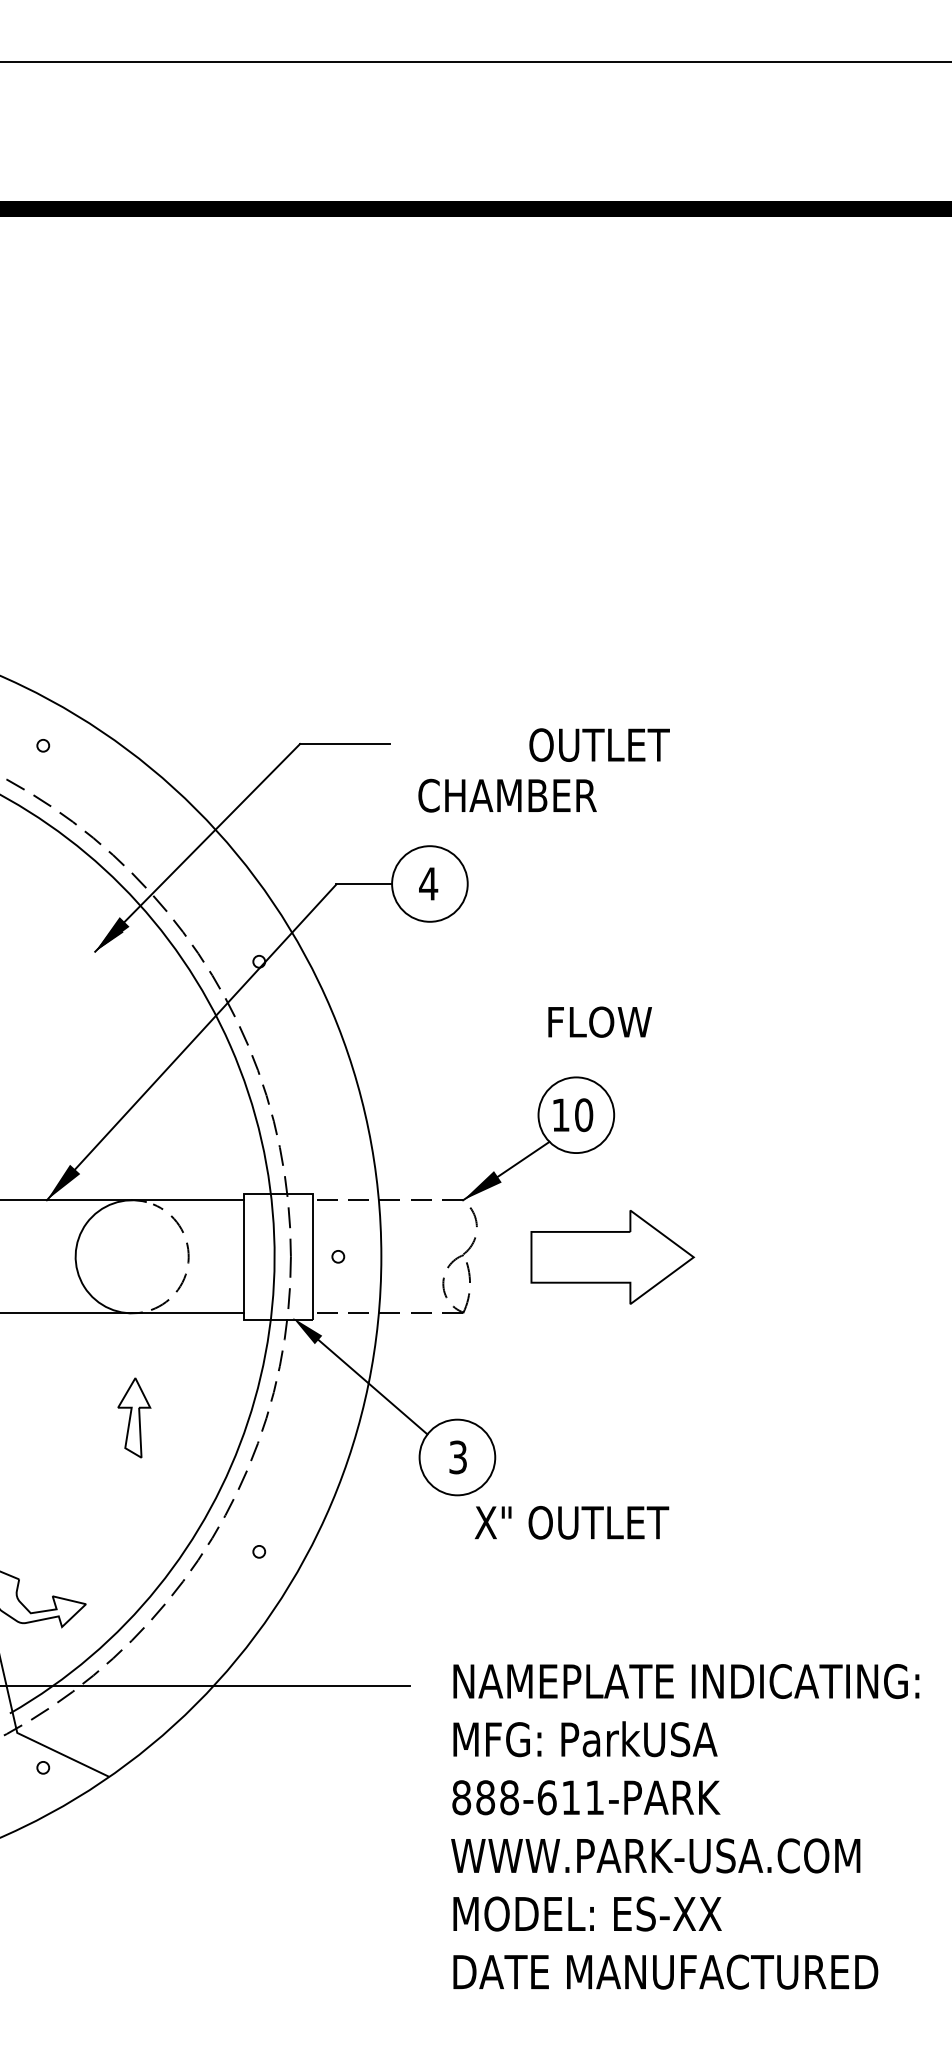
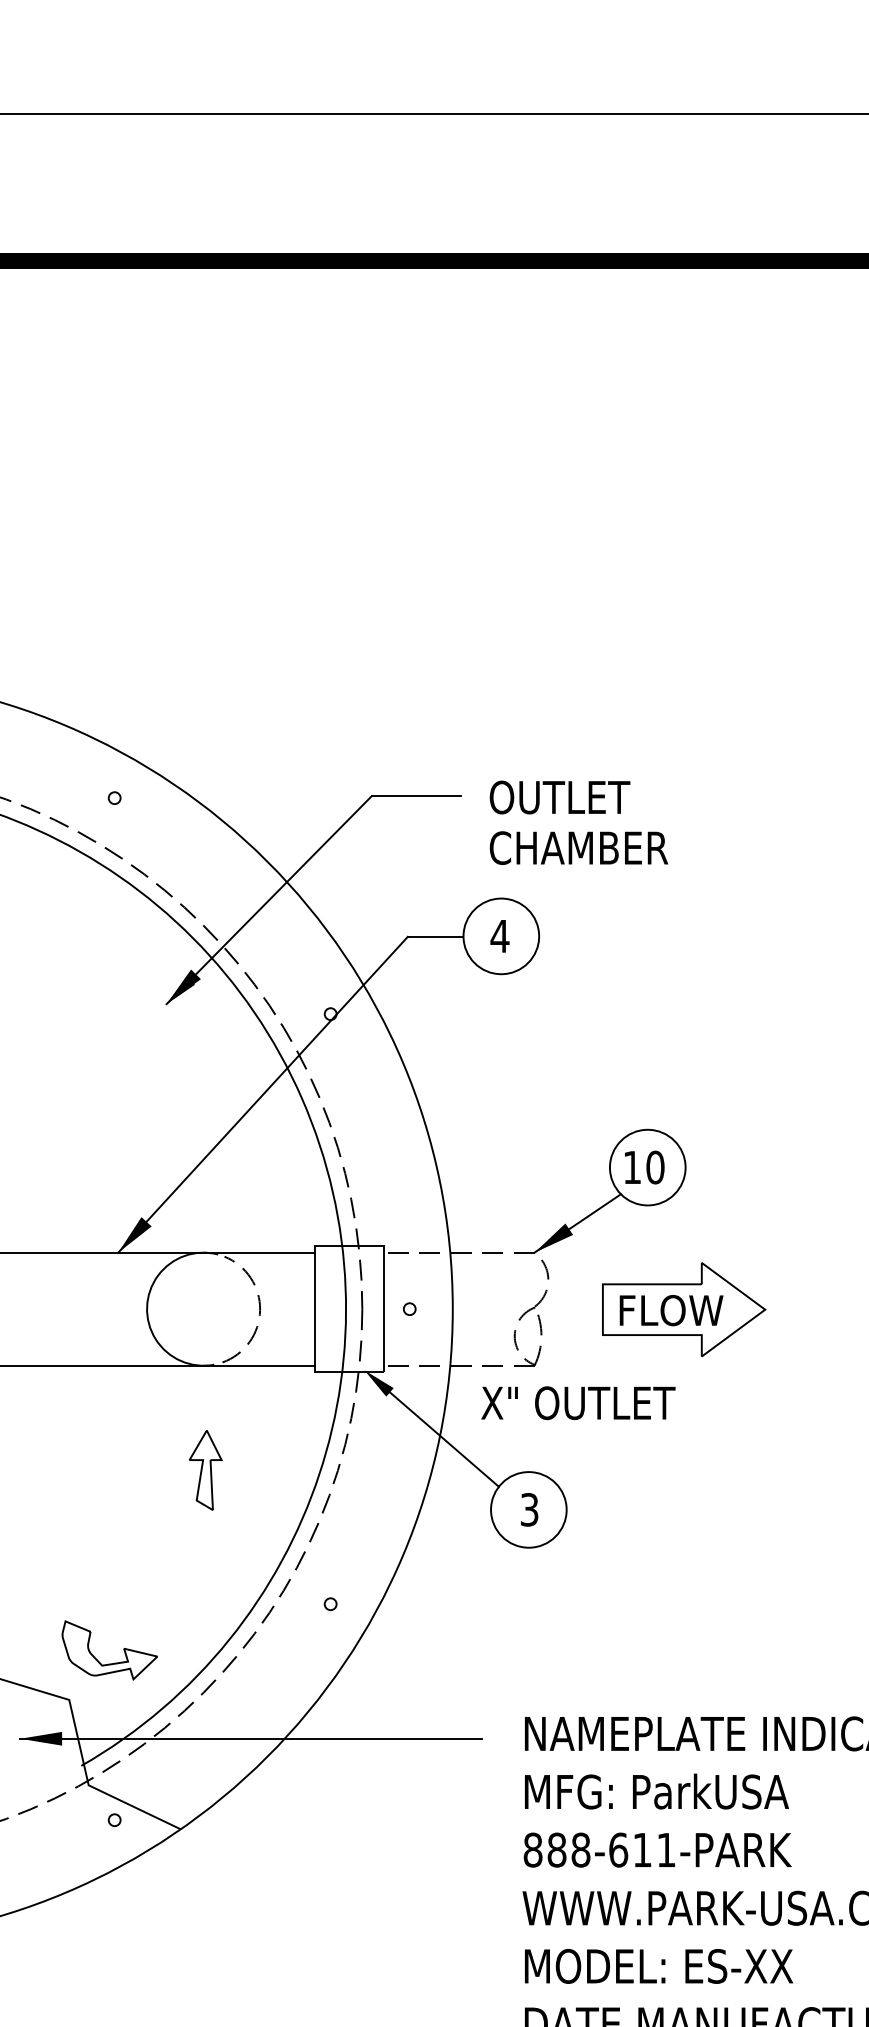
text: (599, 744) -> (559, 796), moved
text: (599, 1021) -> (670, 1309), moved
text: (571, 1522) -> (577, 1402), moved

